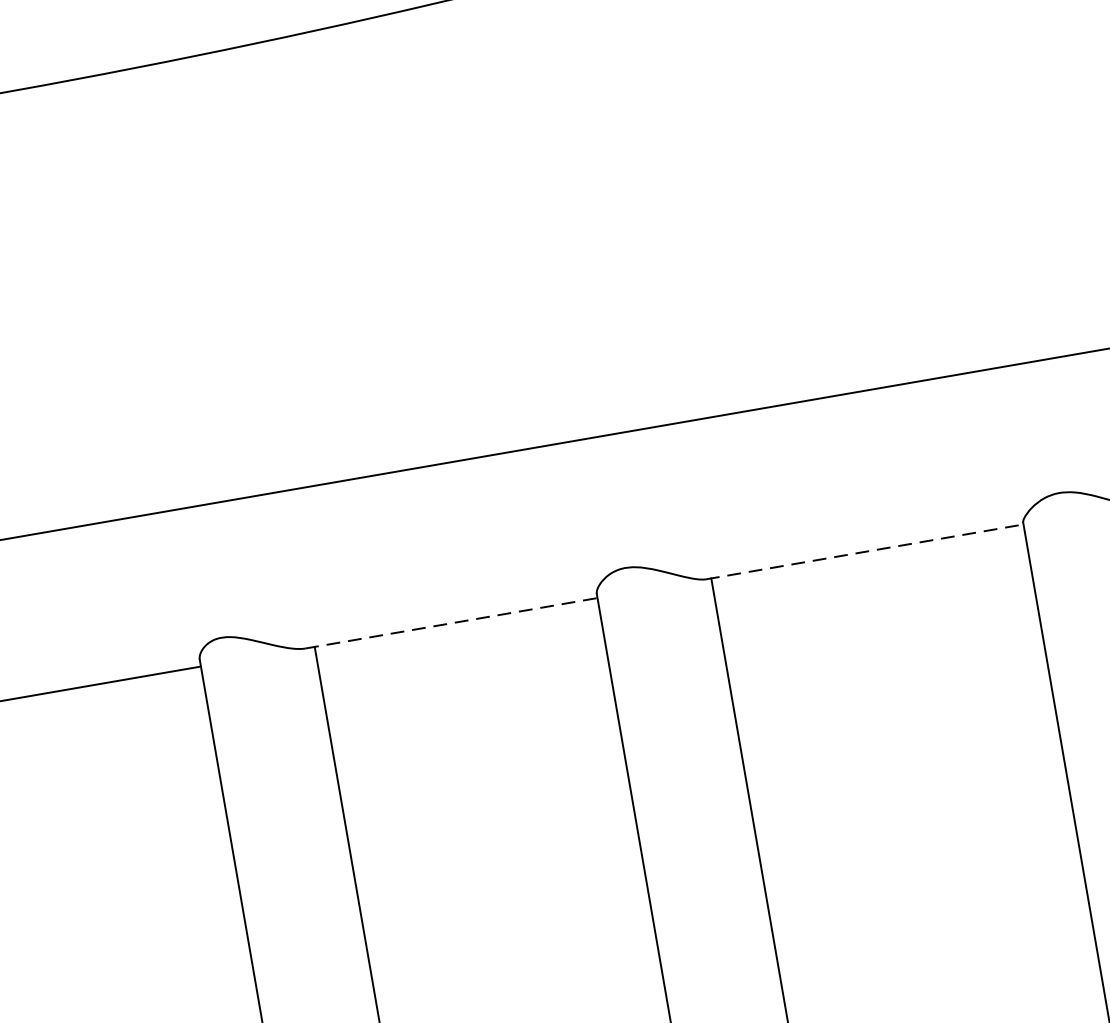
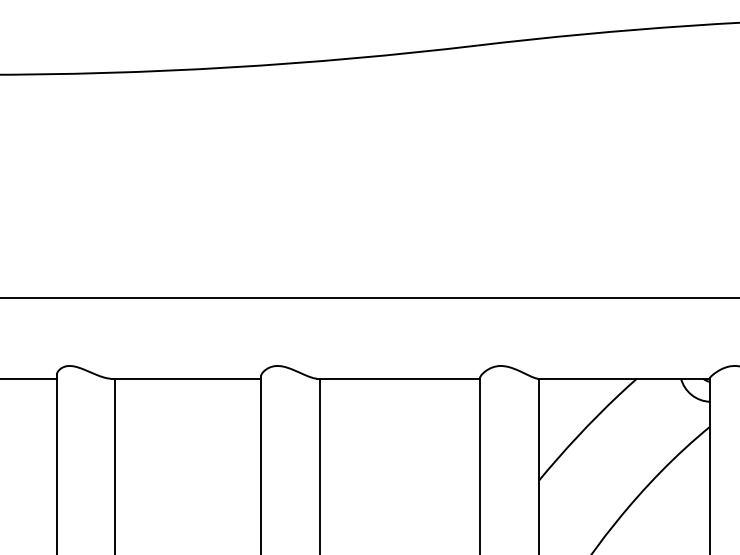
line: (864, 551) -> (398, 378), dashed -> solid
line: (452, 622) -> (186, 378), dashed -> solid

